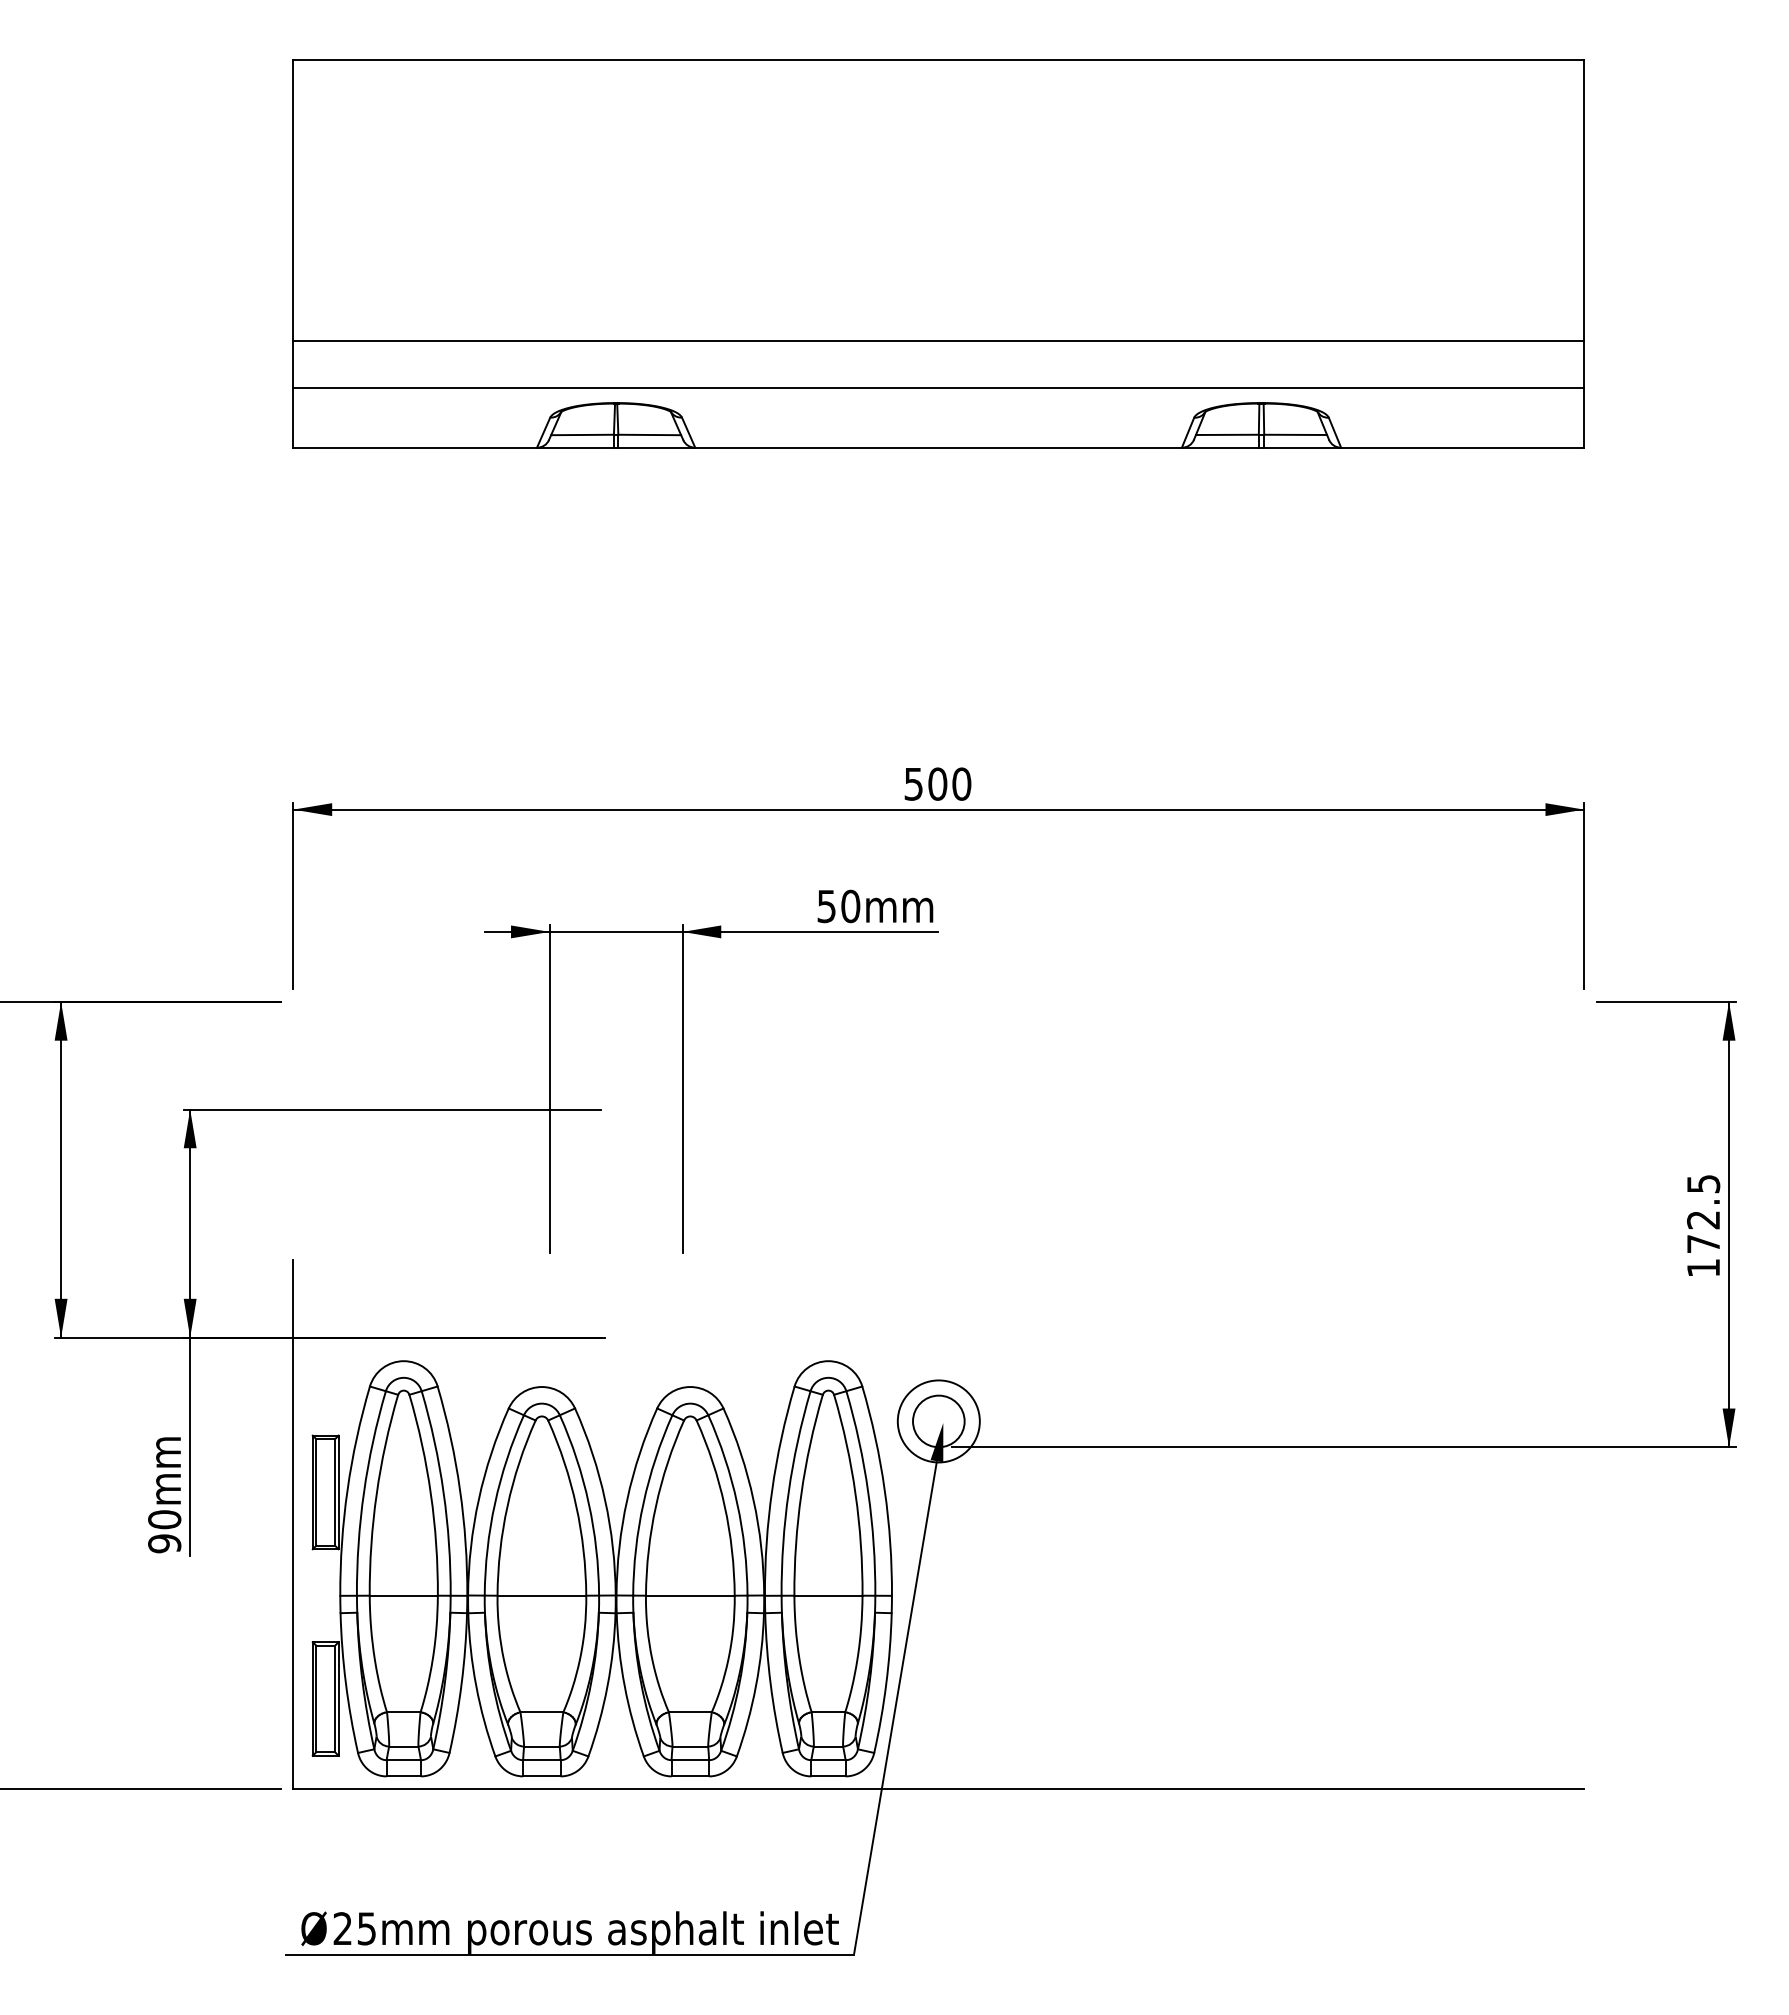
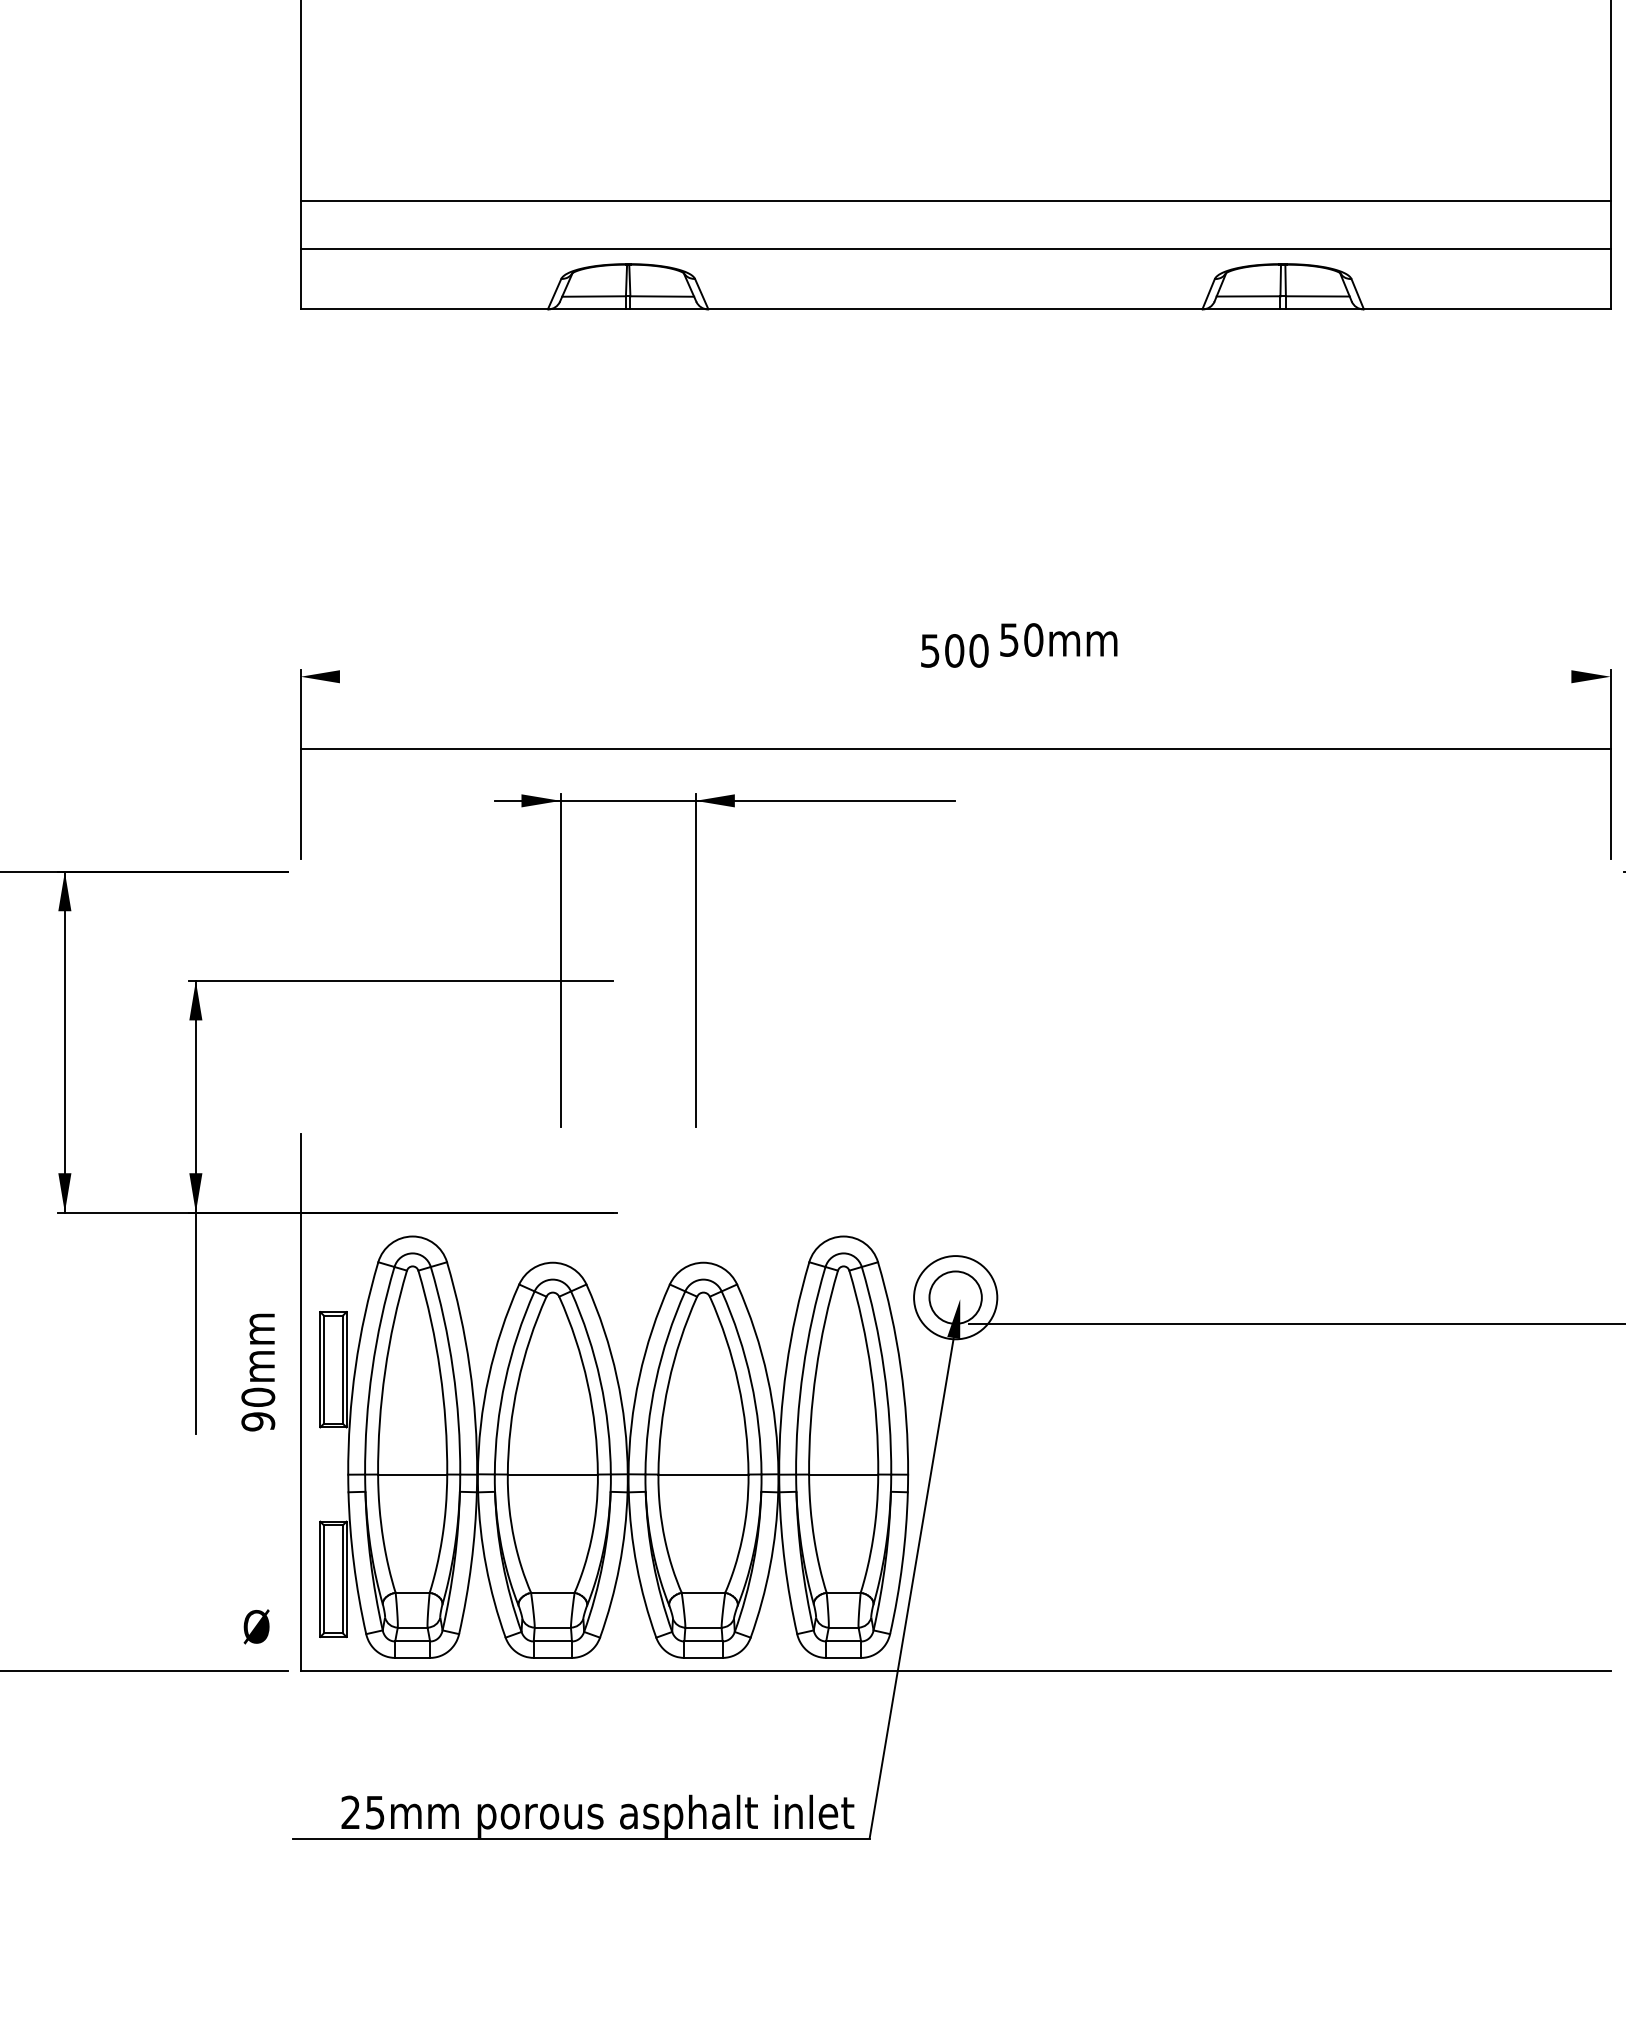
line: (938, 809) -> (955, 748), moved
text: (875, 906) -> (1058, 640), moved
text: (164, 1495) -> (258, 1372), moved
text: (313, 1928) -> (256, 1626), moved

